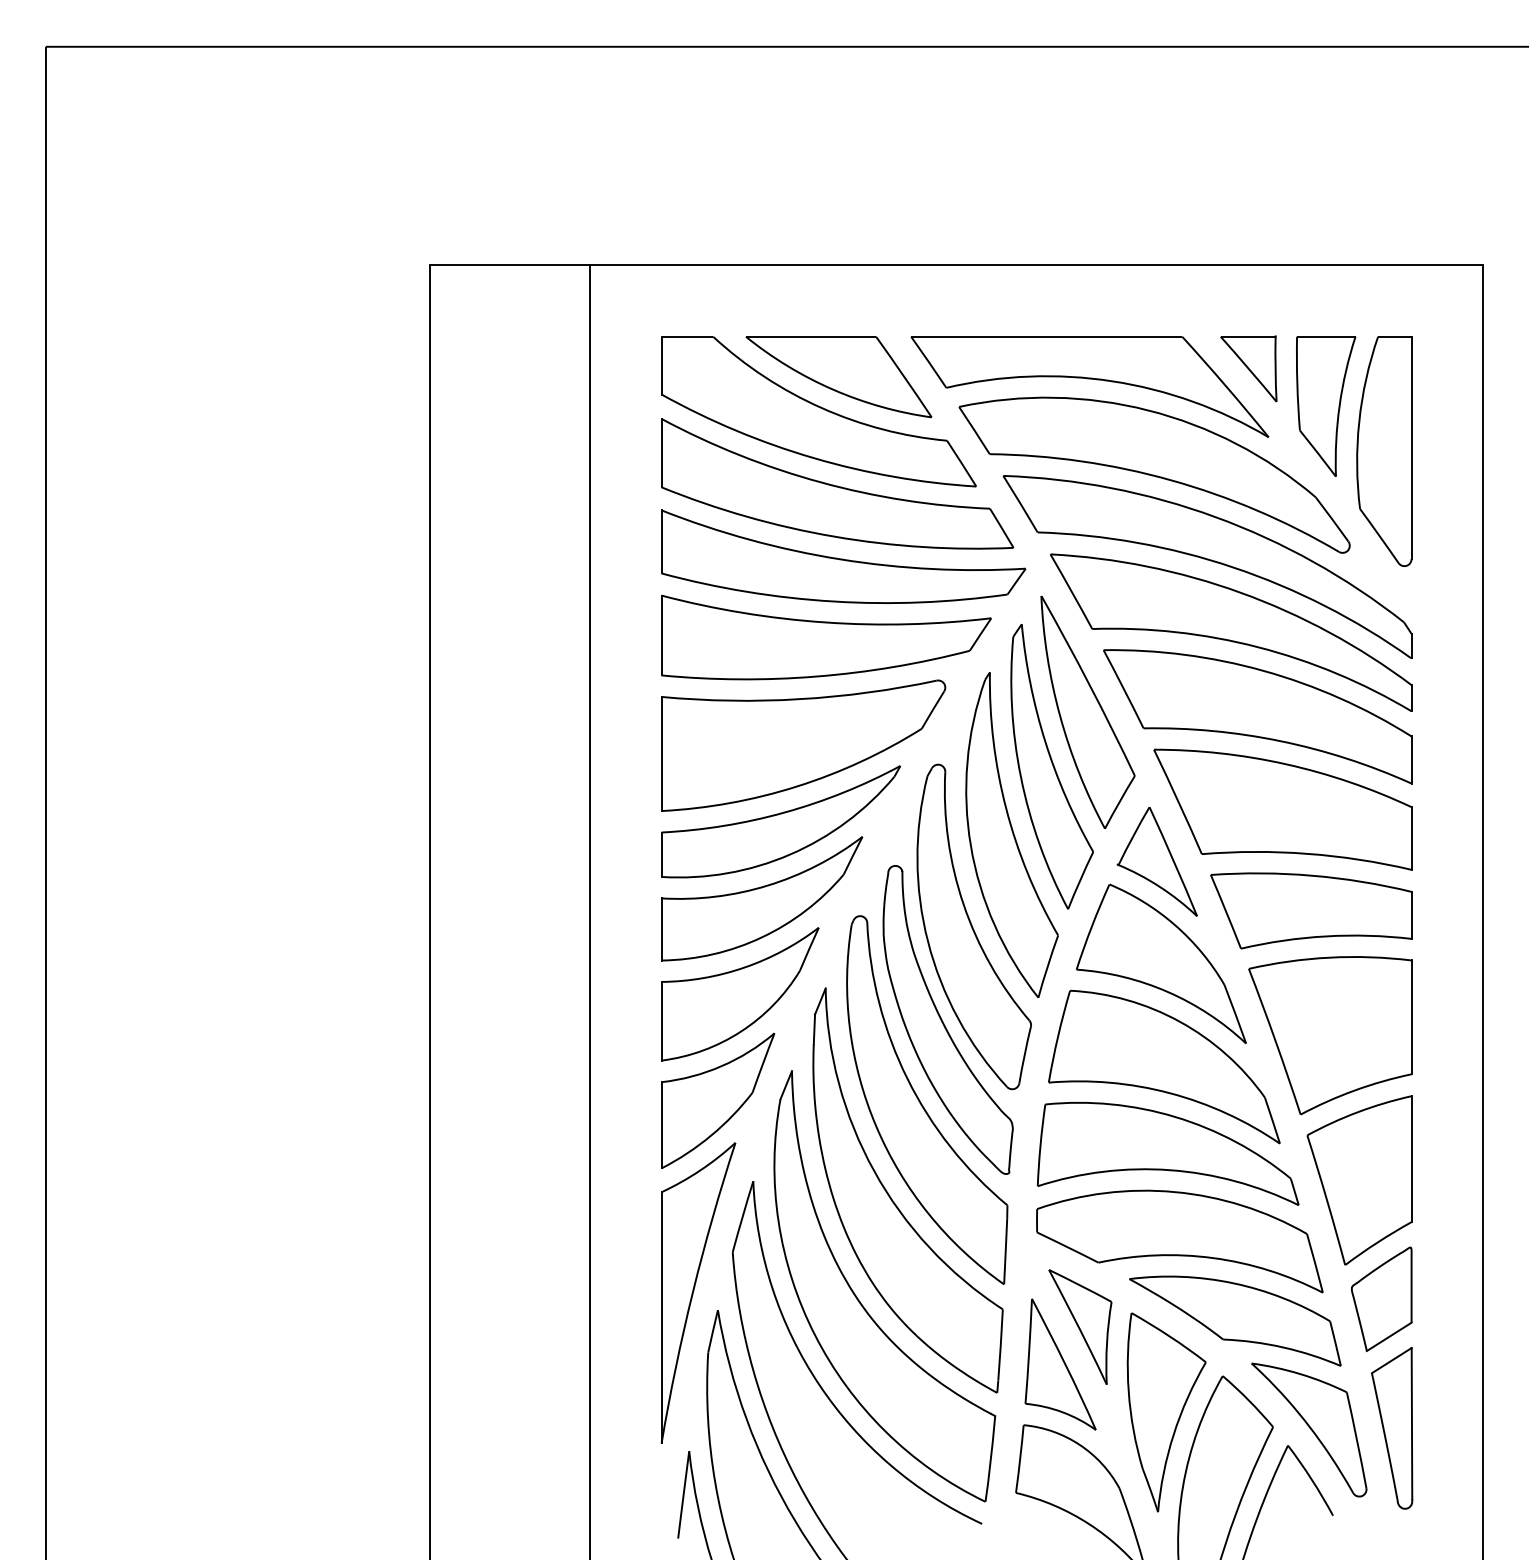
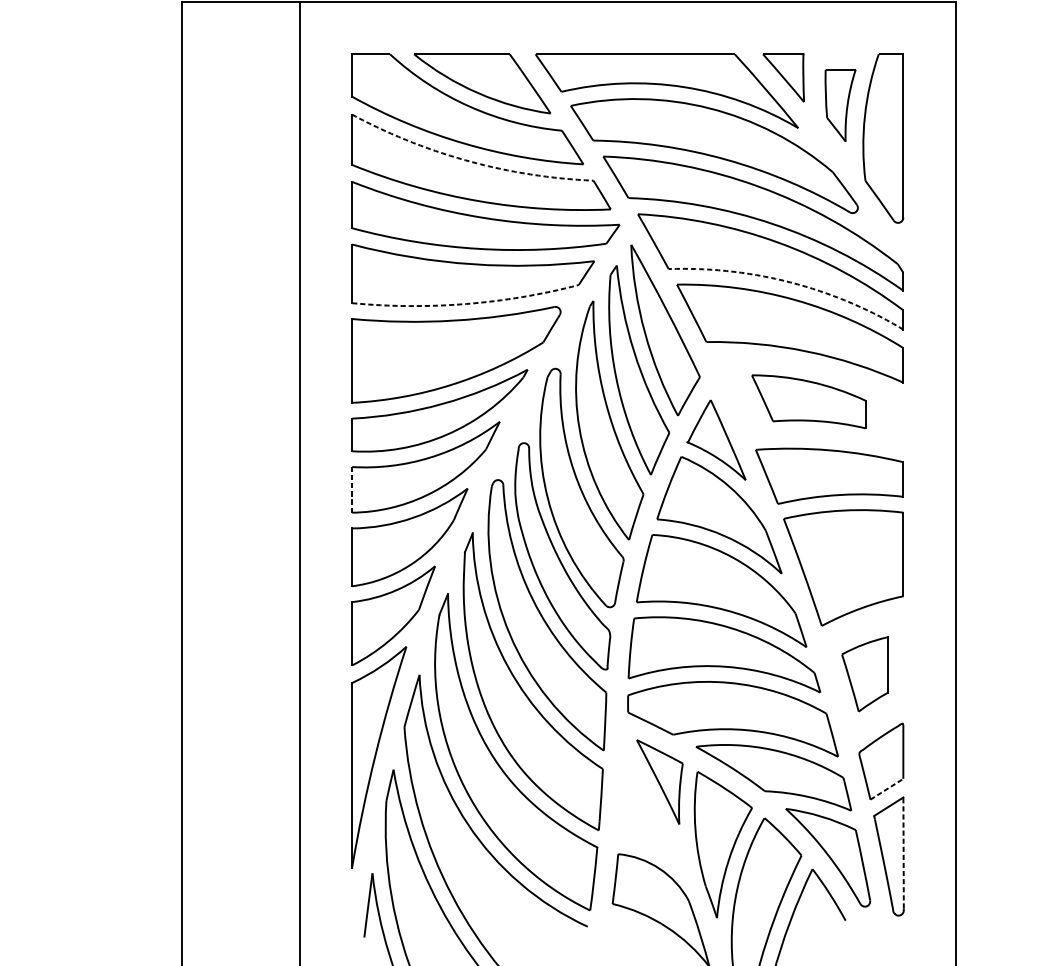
part: (1326, 406) -> (840, 105), size x0.7
arc: (820, 482) -> (468, 161), solid -> dashed
arc: (1257, 647) -> (790, 282), solid -> dashed
arc: (816, 676) -> (466, 303), solid -> dashed
part: (1282, 809) -> (808, 401), size x0.6
line: (661, 928) -> (352, 489), solid -> dashed
part: (1359, 1180) -> (865, 674), size x0.6
line: (1389, 1336) -> (887, 789), solid -> dashed
part: (1060, 1364) -> (645, 809), removed
line: (1411, 1423) -> (903, 852), solid -> dashed

